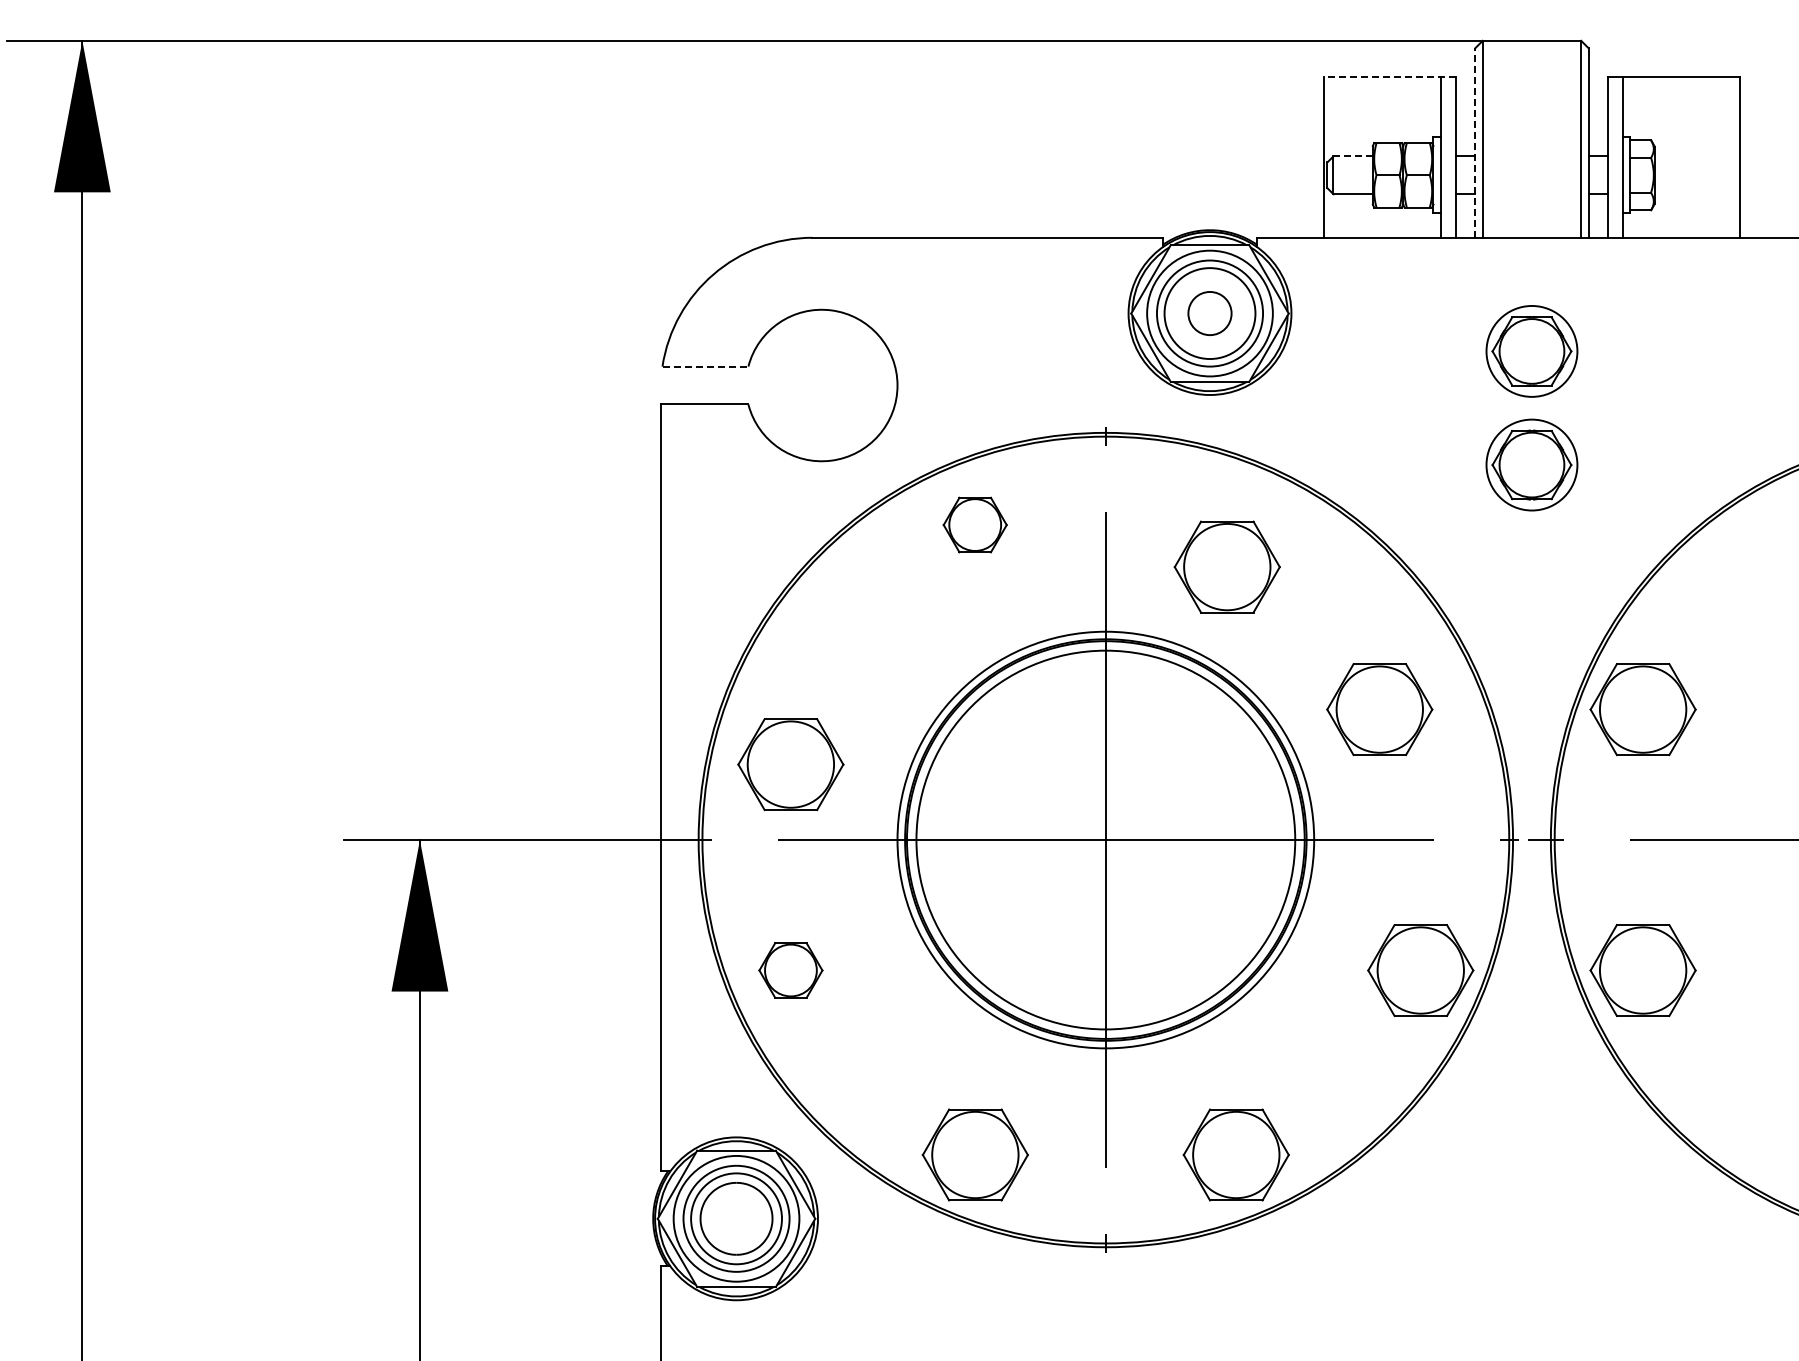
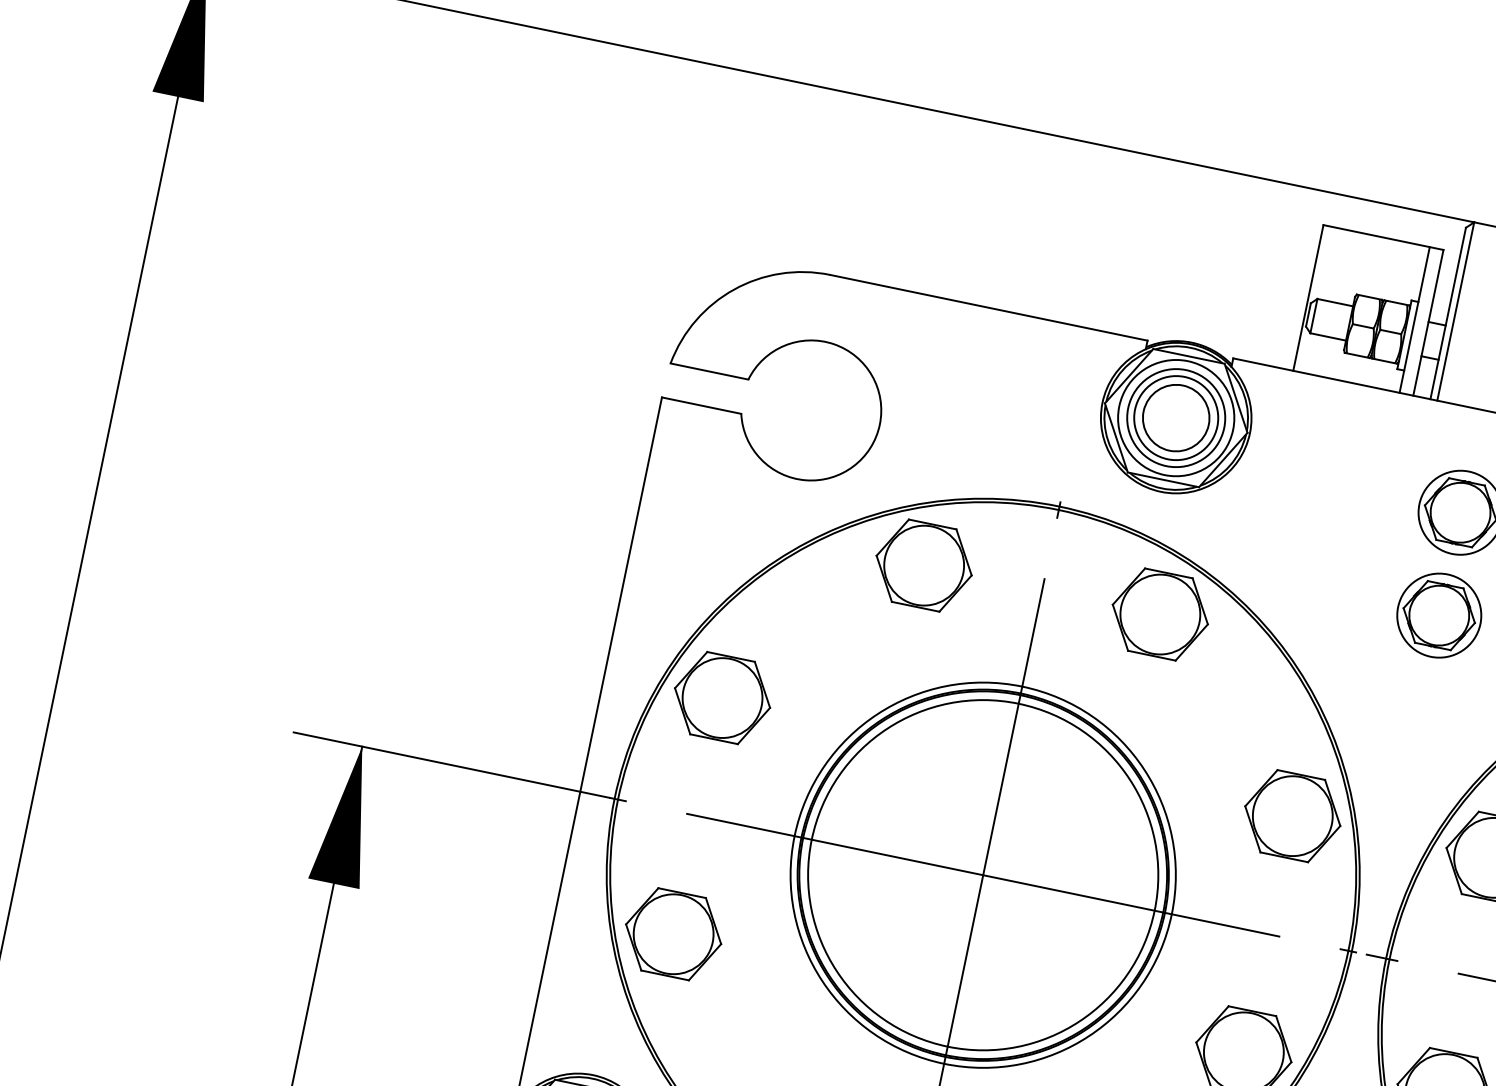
line: (1389, 76) -> (1383, 237), dashed -> solid
line: (1475, 143) -> (1448, 313), dashed -> solid
line: (1353, 156) -> (1335, 302), dashed -> solid
circle: (1209, 313) -> (1175, 417), size x1.67
line: (705, 366) -> (709, 371), dashed -> solid
part: (974, 524) -> (923, 564), size x1.67
part: (1226, 566) -> (1159, 613), moved
part: (1379, 709) -> (1292, 816), moved
part: (790, 764) -> (722, 697), moved
part: (790, 970) -> (673, 934), size x1.67

